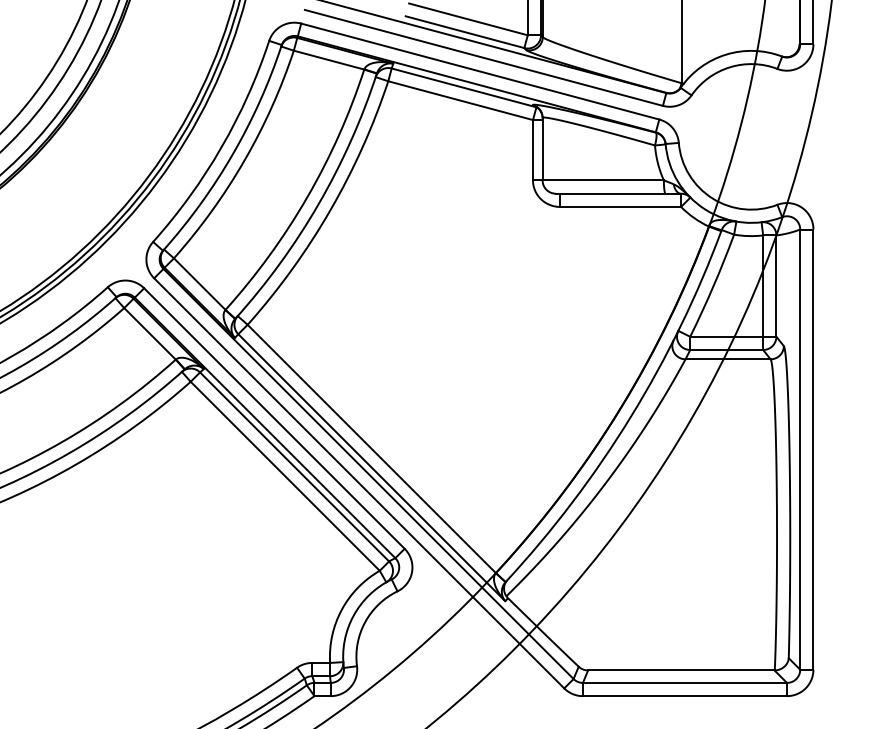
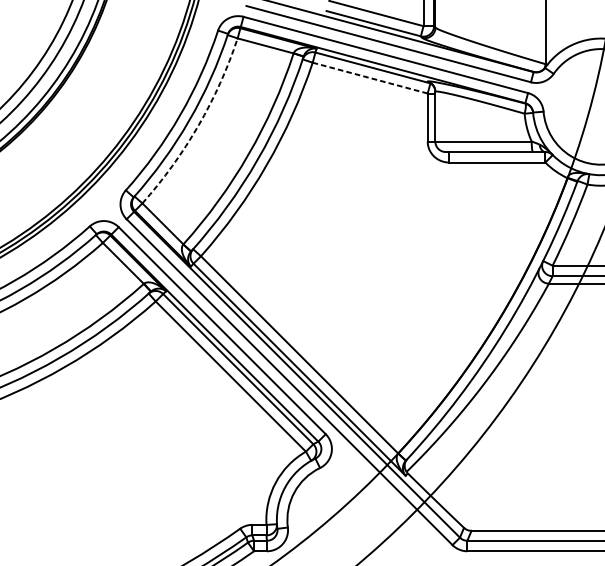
line: (460, 100) -> (370, 77), solid -> dashed
arc: (244, 160) -> (198, 125), solid -> dashed

